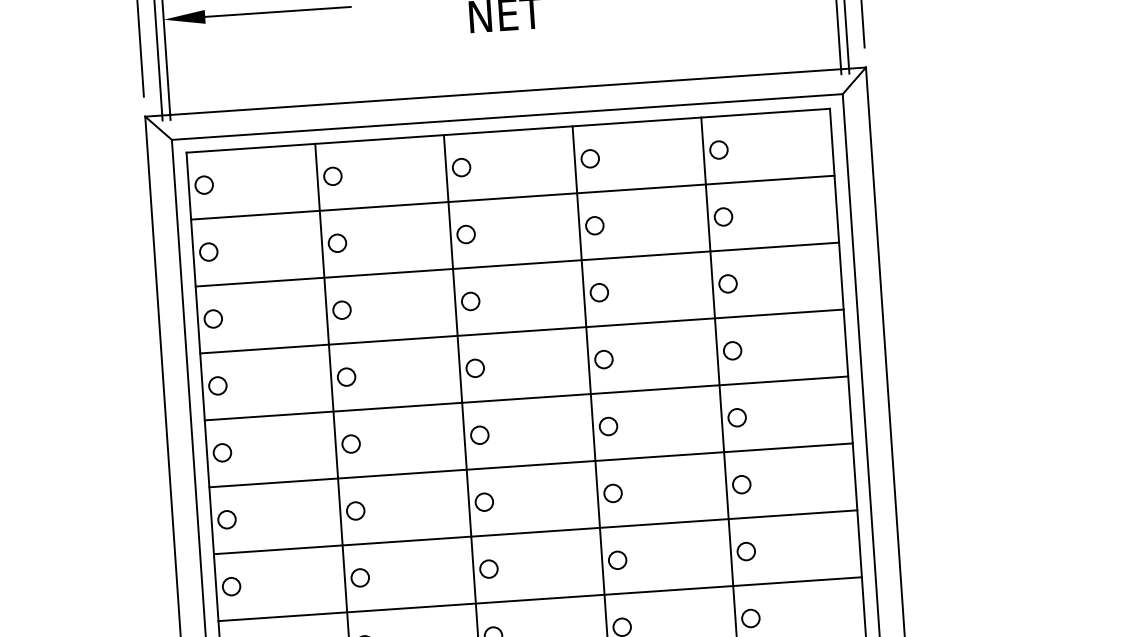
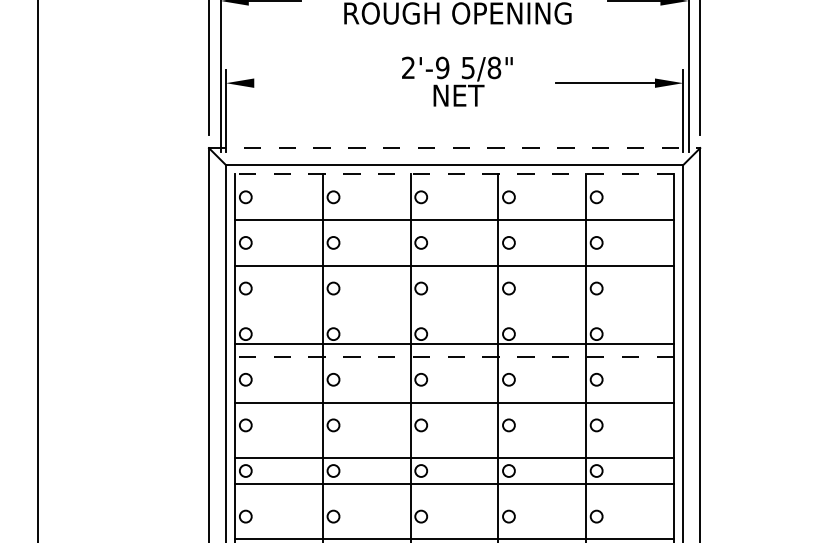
line: (277, 12) -> (303, 83), removed
line: (505, 92) -> (454, 148), solid -> dashed
line: (508, 130) -> (454, 174), solid -> dashed
line: (521, 331) -> (454, 344), moved
line: (526, 397) -> (454, 356), solid -> dashed
line: (535, 532) -> (454, 484), moved
line: (540, 598) -> (454, 457), moved

